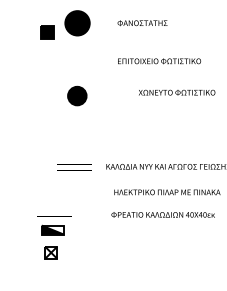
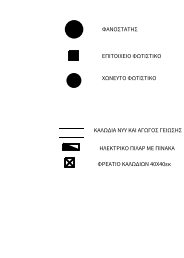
part: (46, 32) -> (73, 55), moved
text: (176, 93) -> (128, 78), moved
part: (53, 238) -> (71, 152), moved

